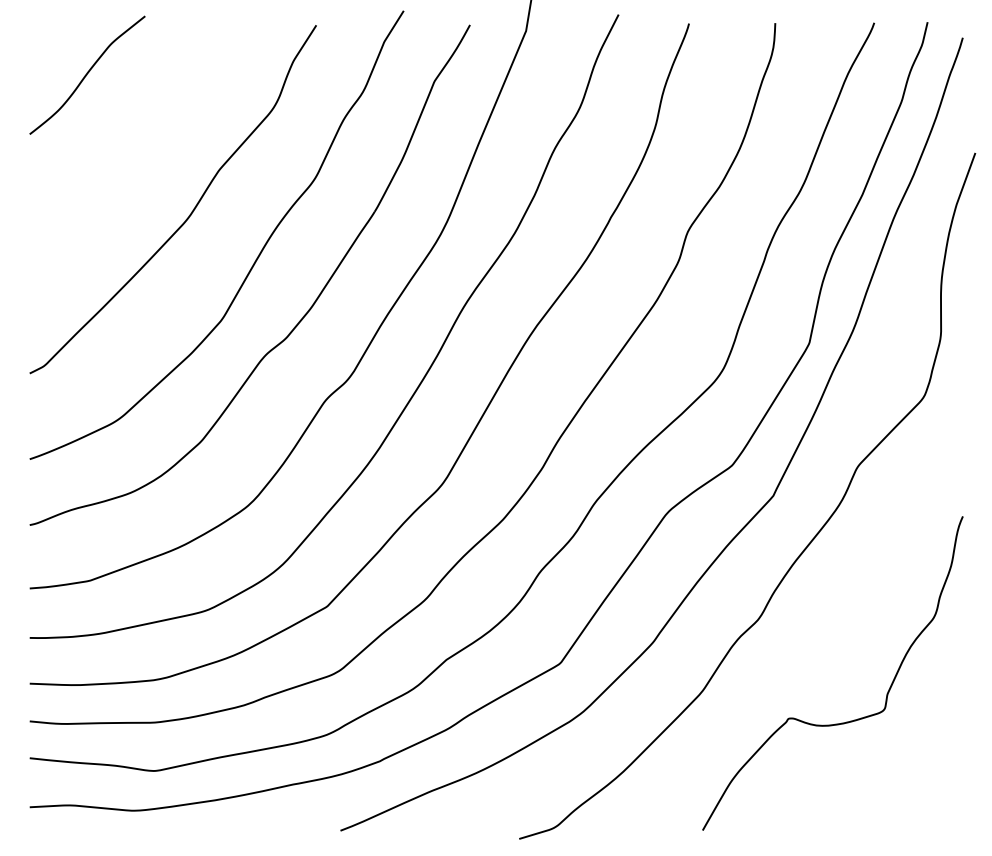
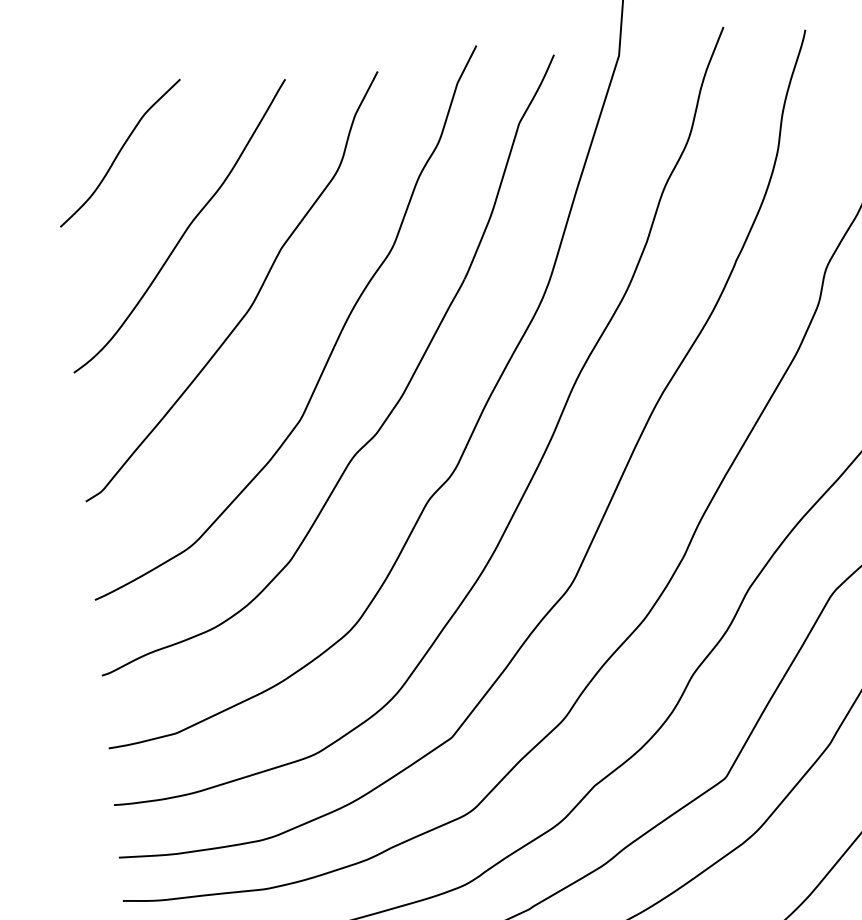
curve: (137, 146) -> (185, 229), added

